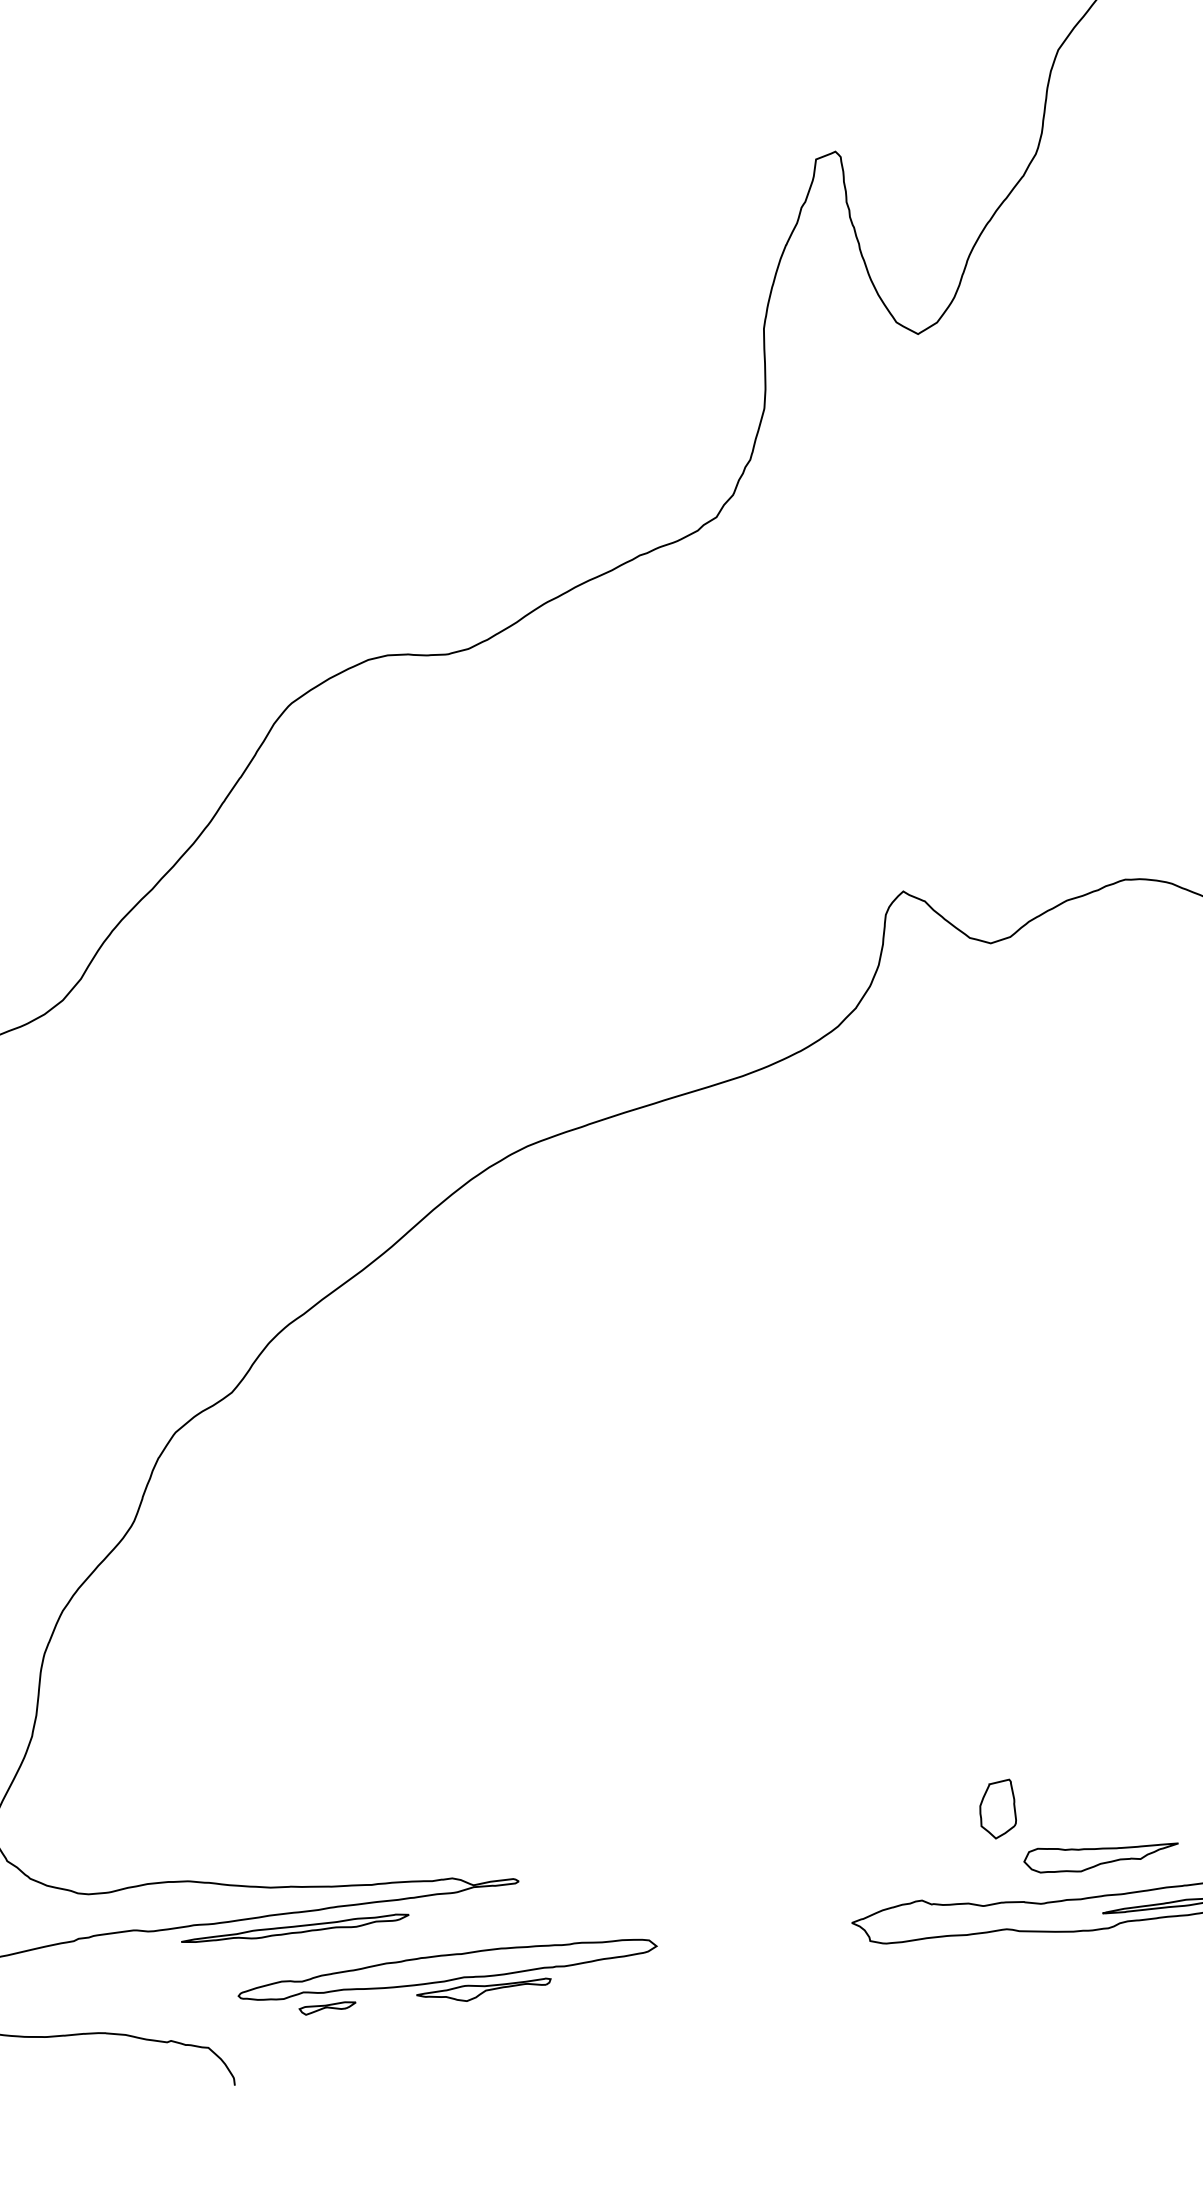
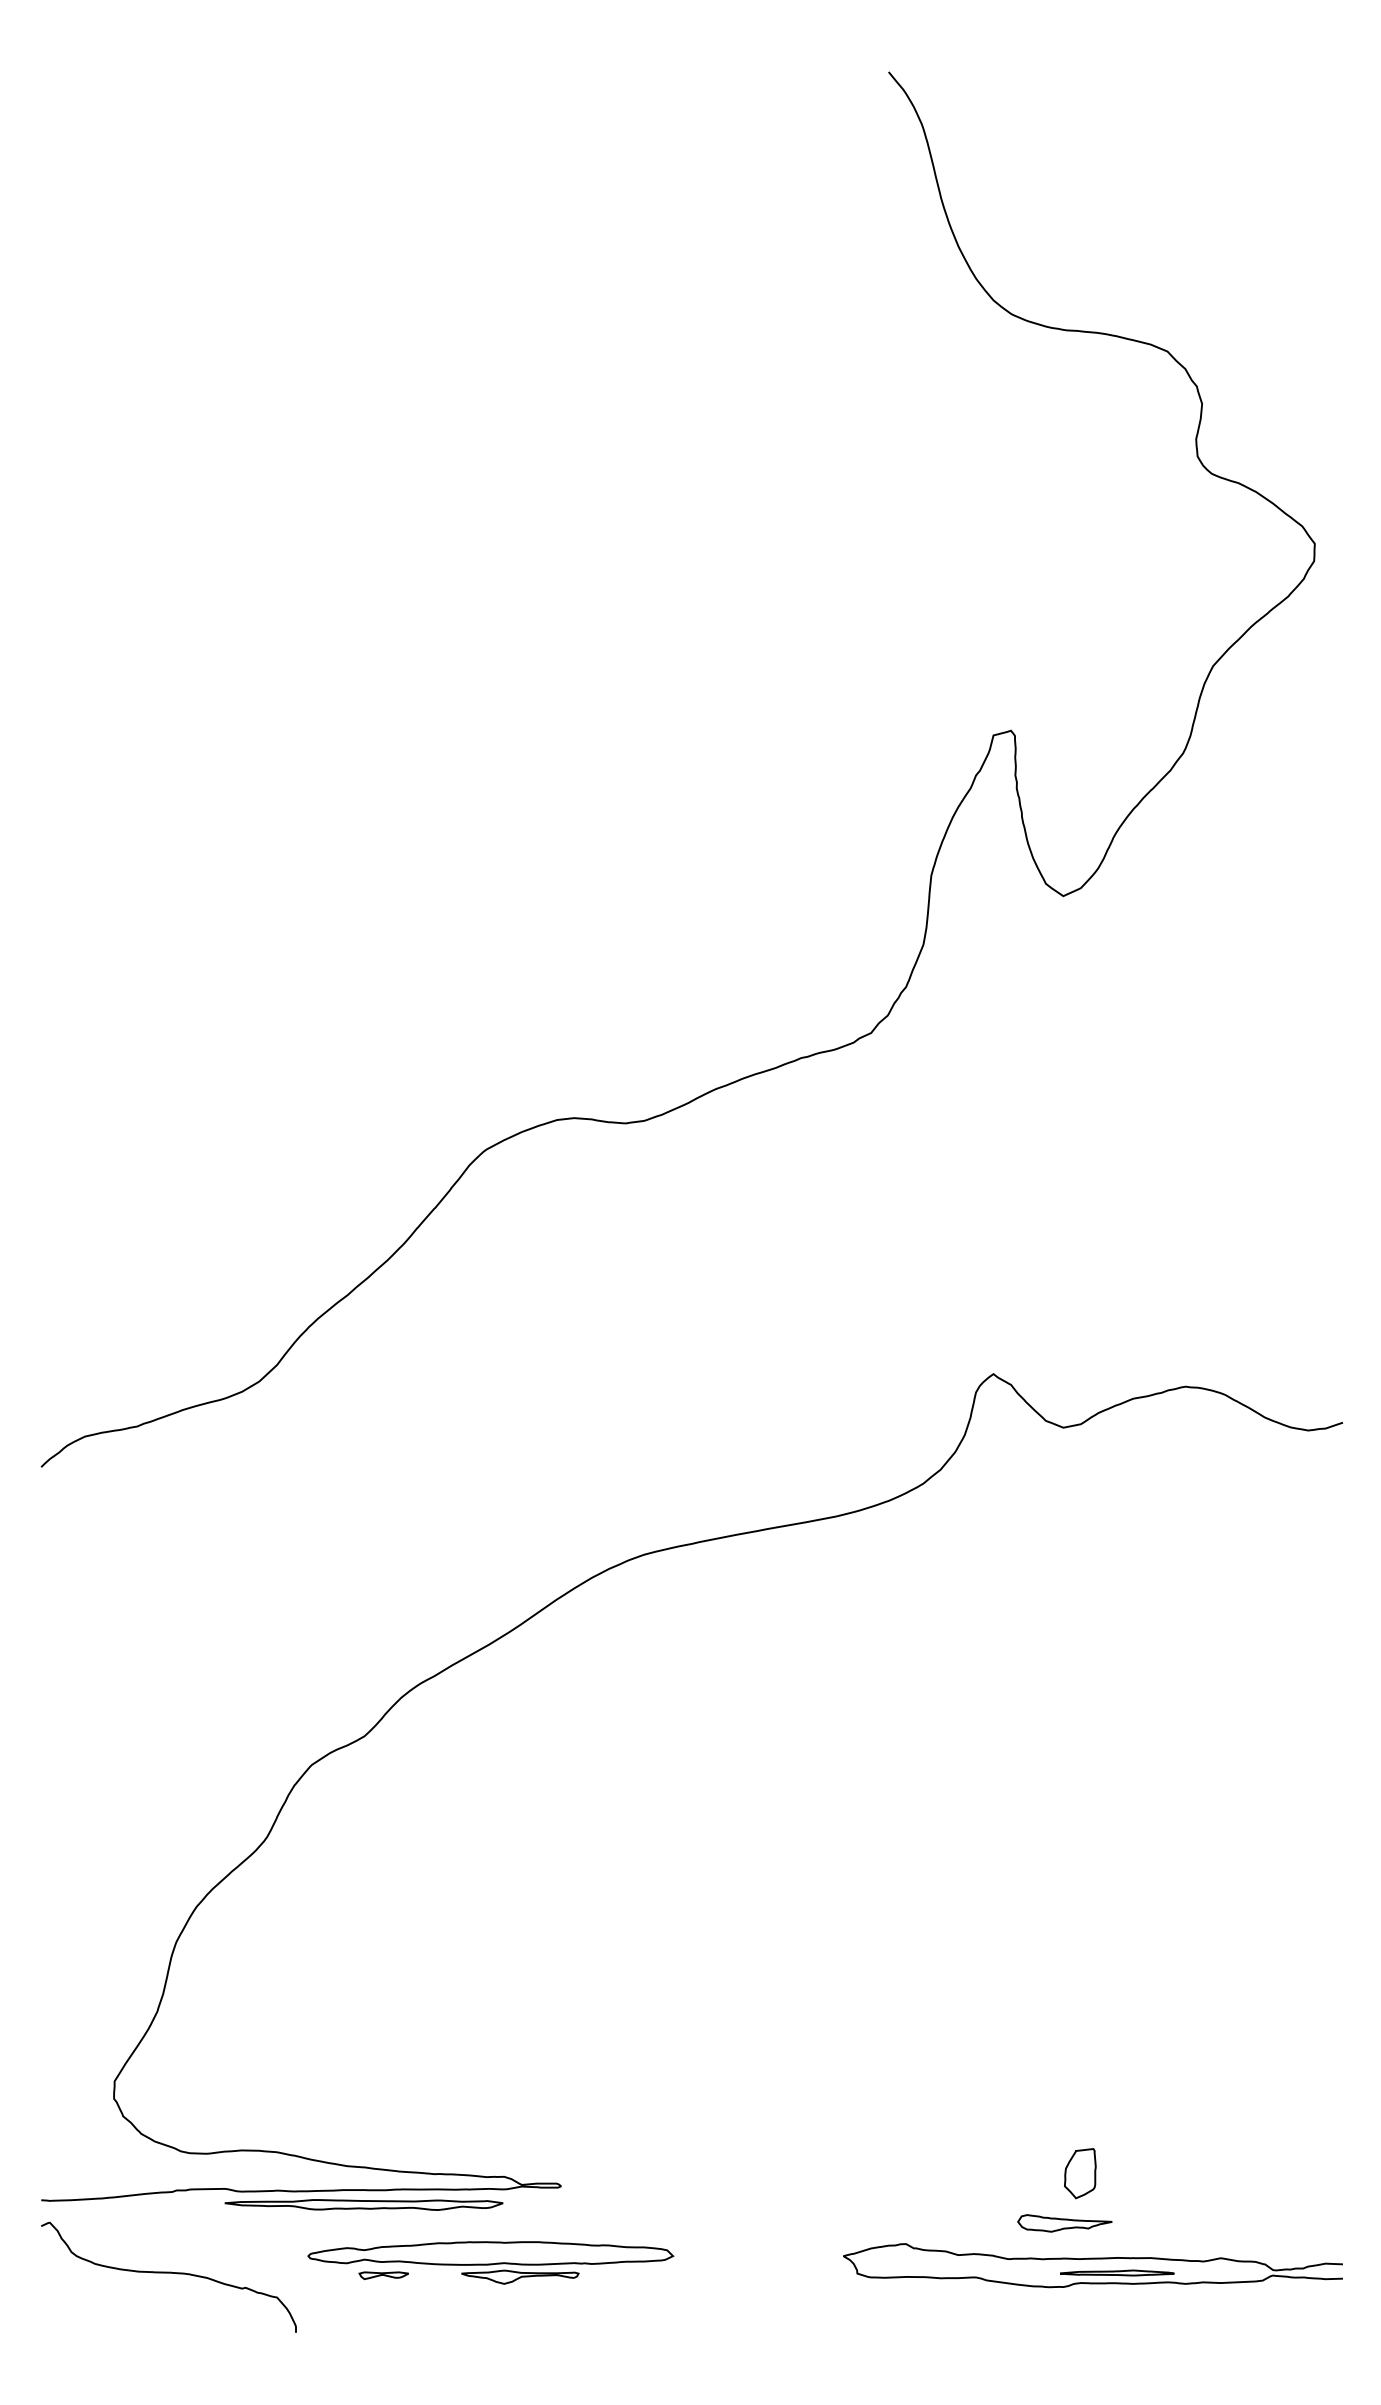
part: (997, 1809) -> (1080, 2173), moved
part: (1100, 1855) -> (1064, 2223), size x0.7
part: (294, 1929) -> (363, 2204), size x1.4

